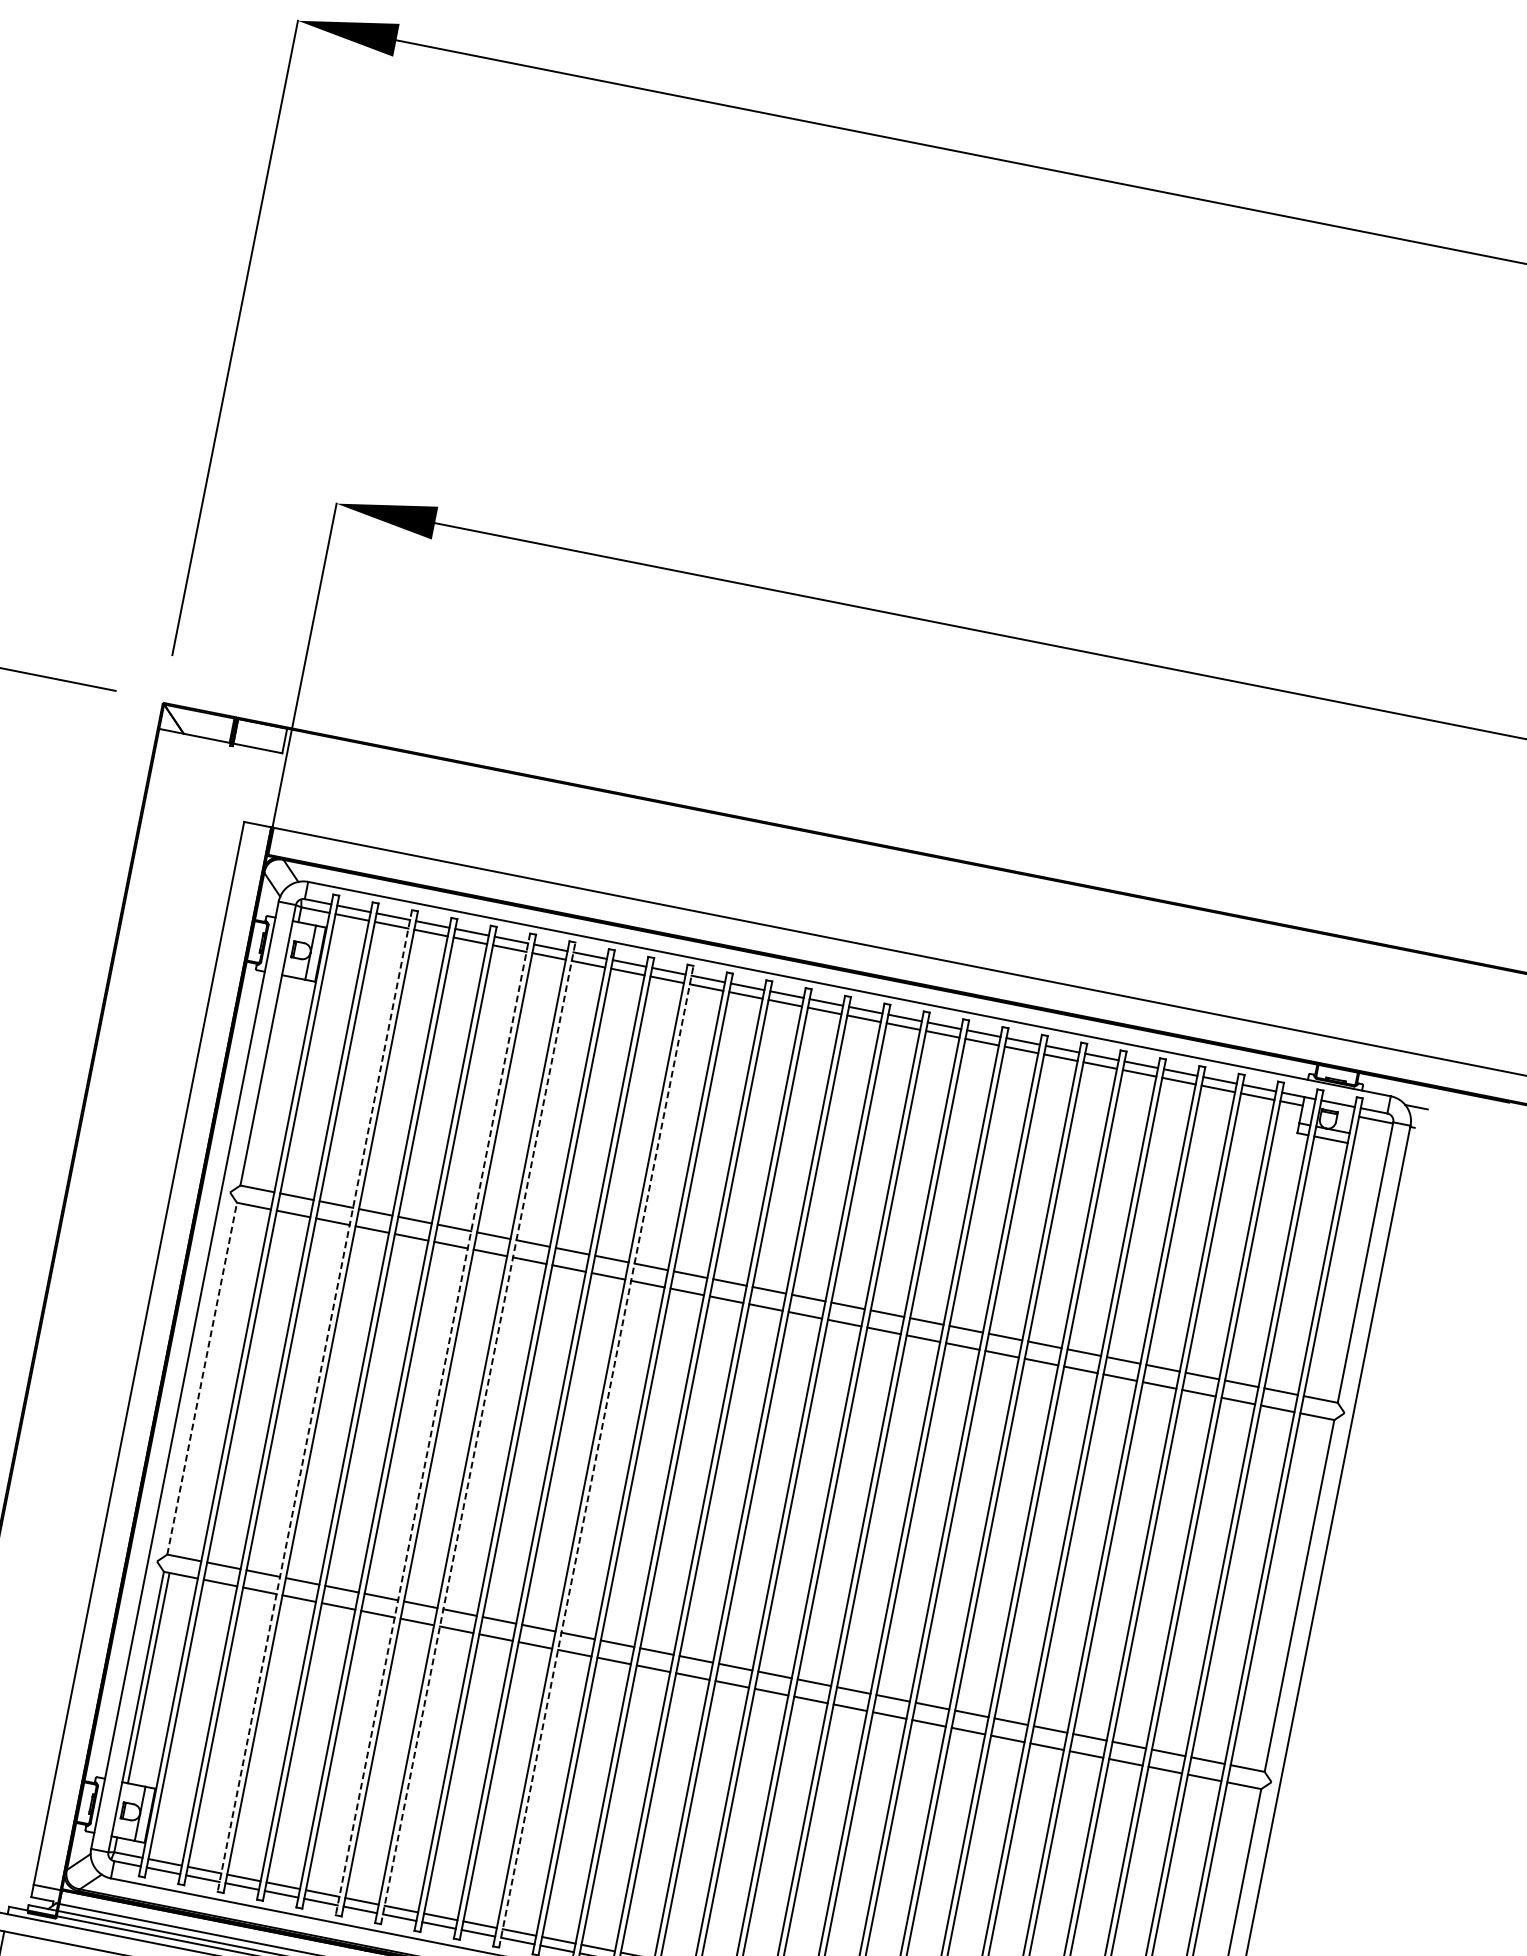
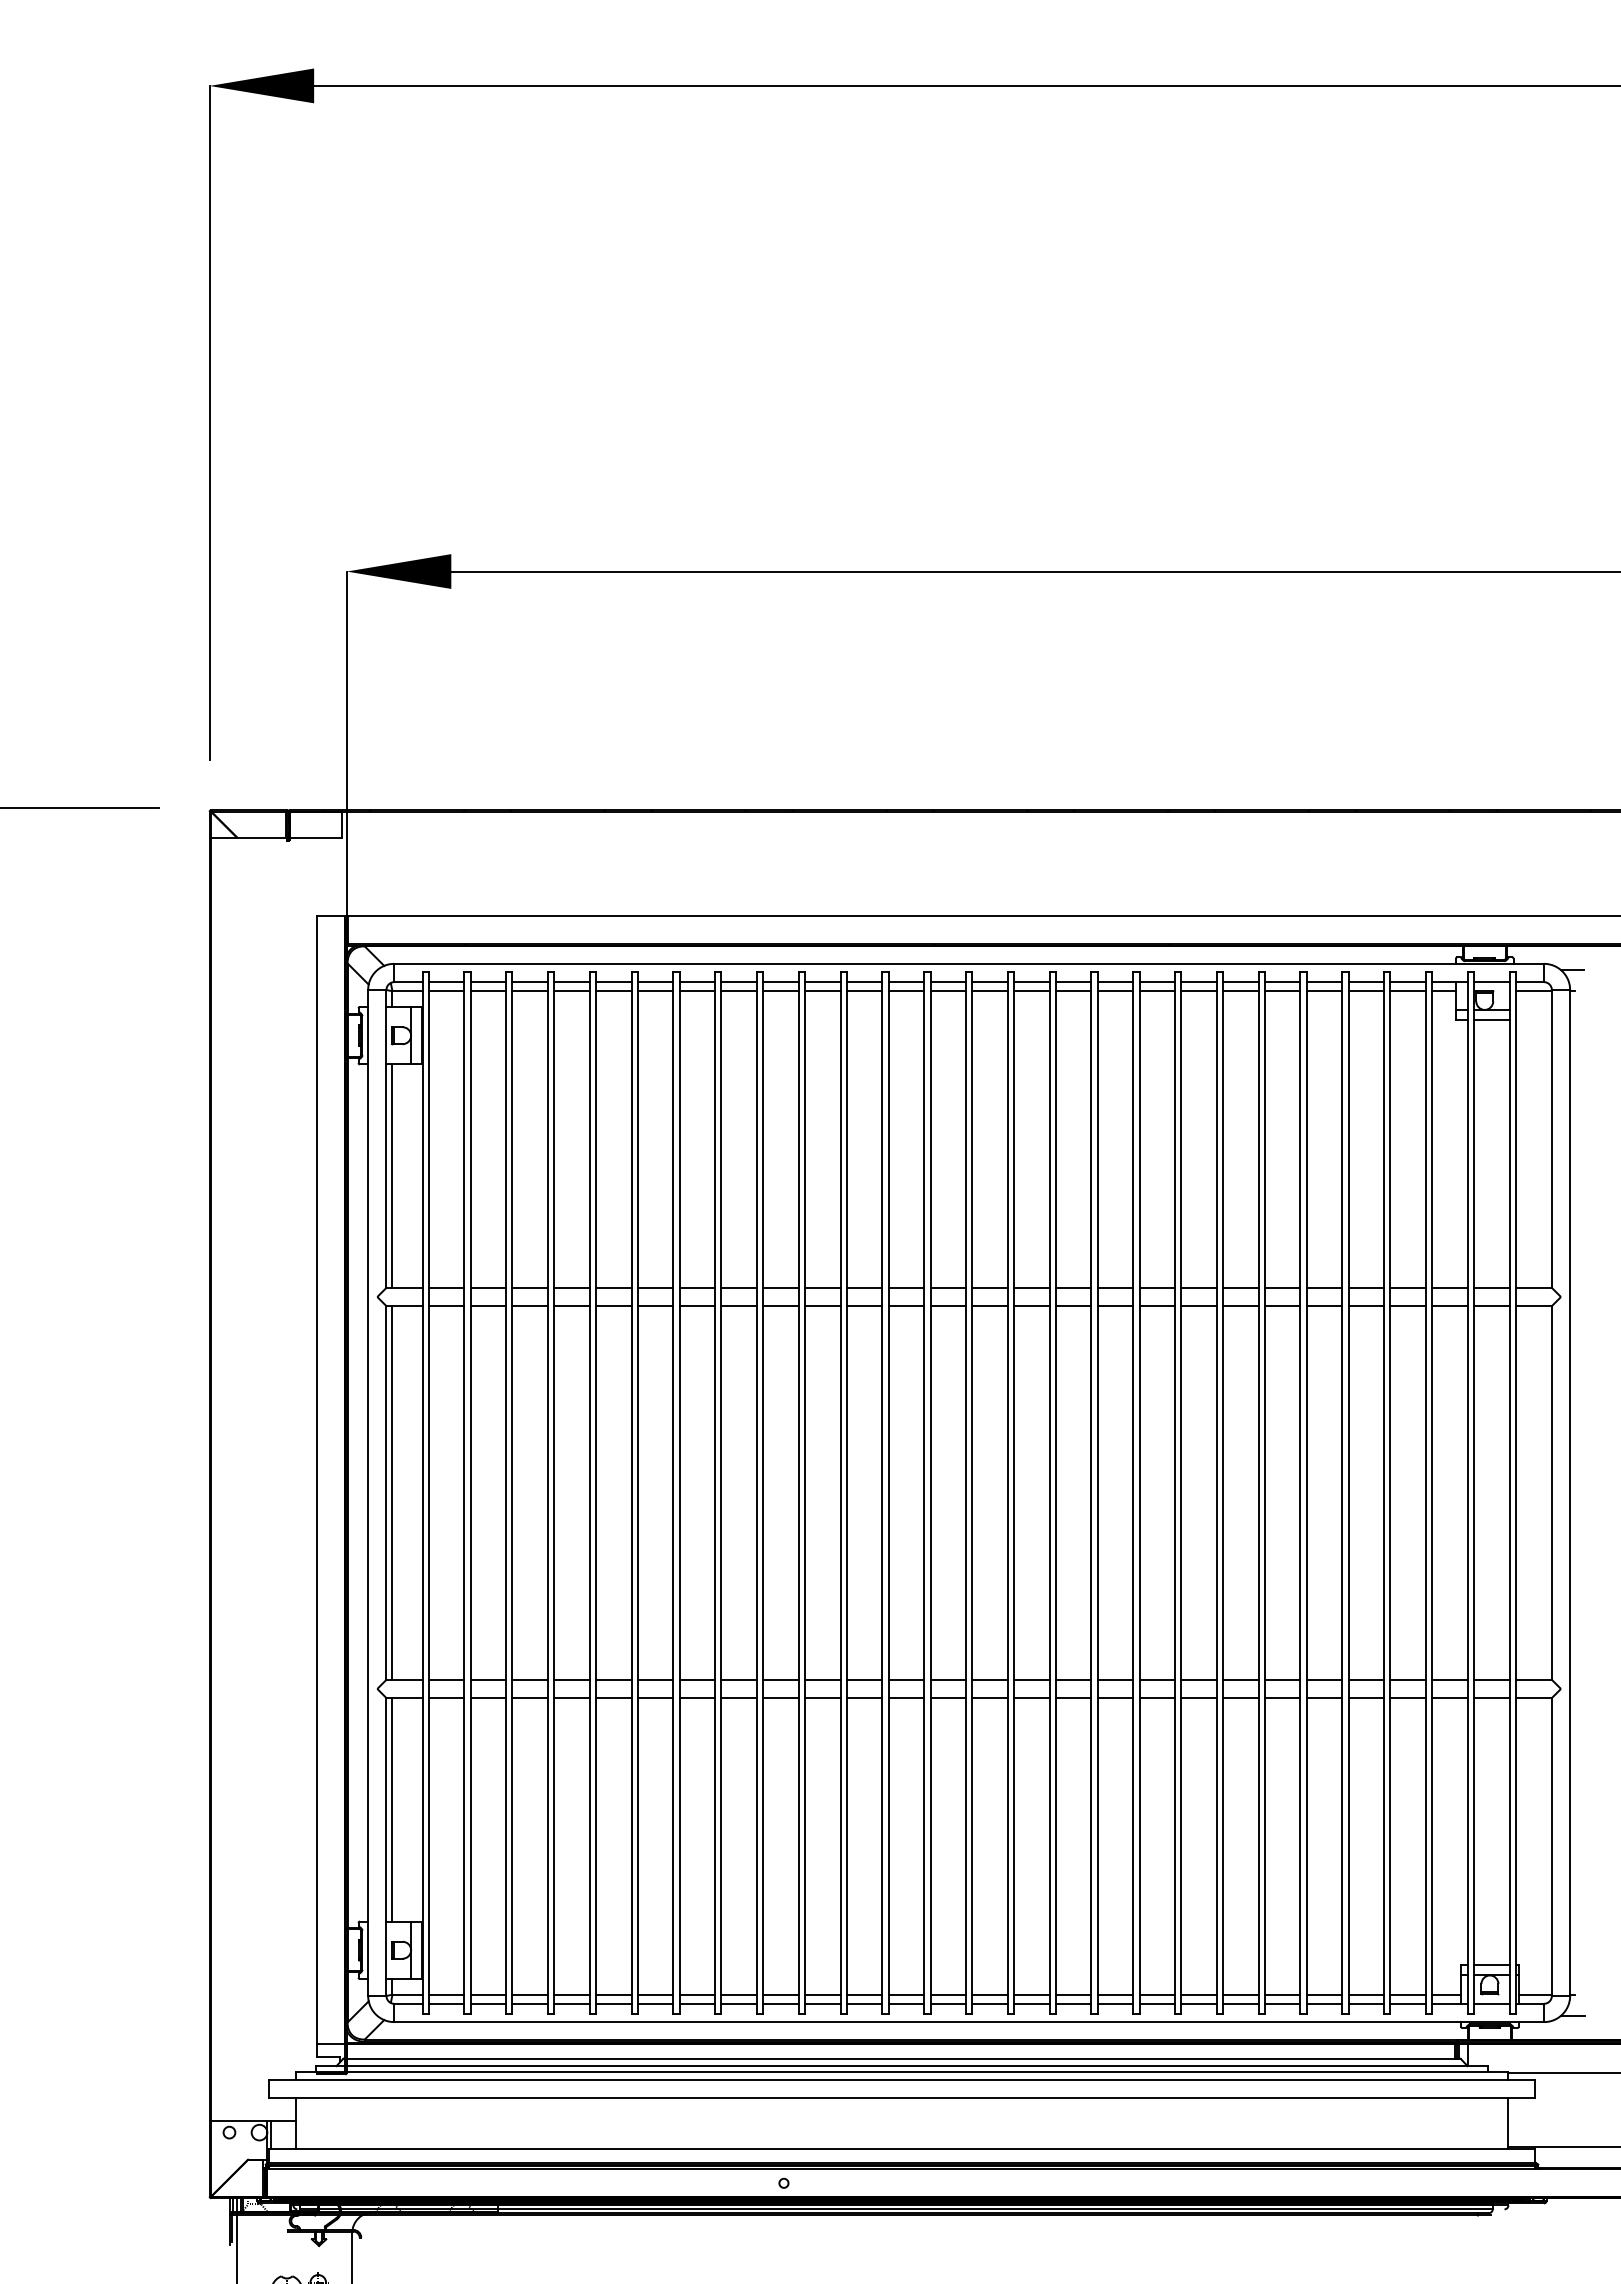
line: (267, 1080) -> (392, 1175), added
line: (202, 1378) -> (386, 1492), dashed -> solid
line: (207, 1379) -> (392, 1492), added
line: (315, 1401) -> (506, 1493), dashed -> solid
line: (432, 1424) -> (631, 1493), dashed -> solid
line: (478, 1432) -> (679, 1492), dashed -> solid
line: (596, 1456) -> (805, 1492), dashed -> solid

